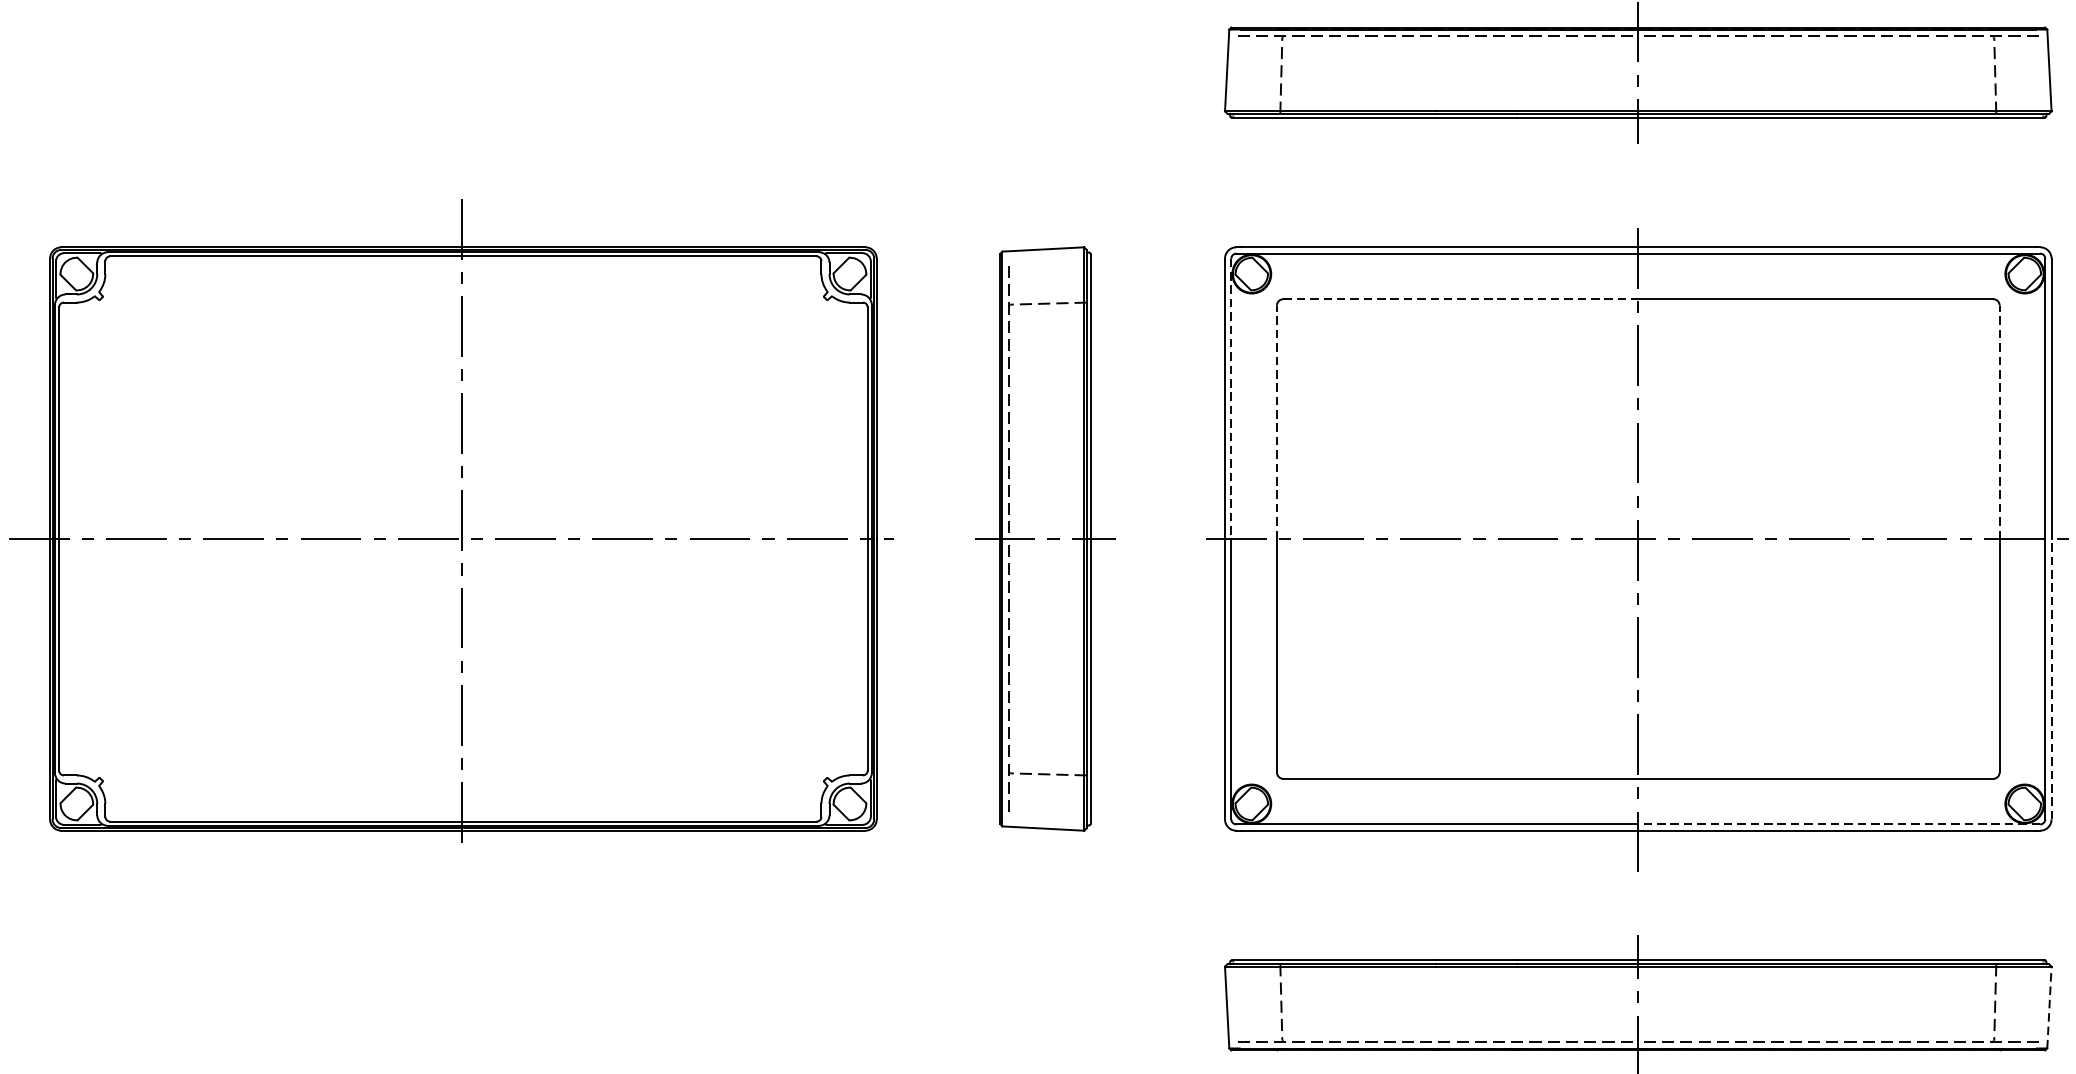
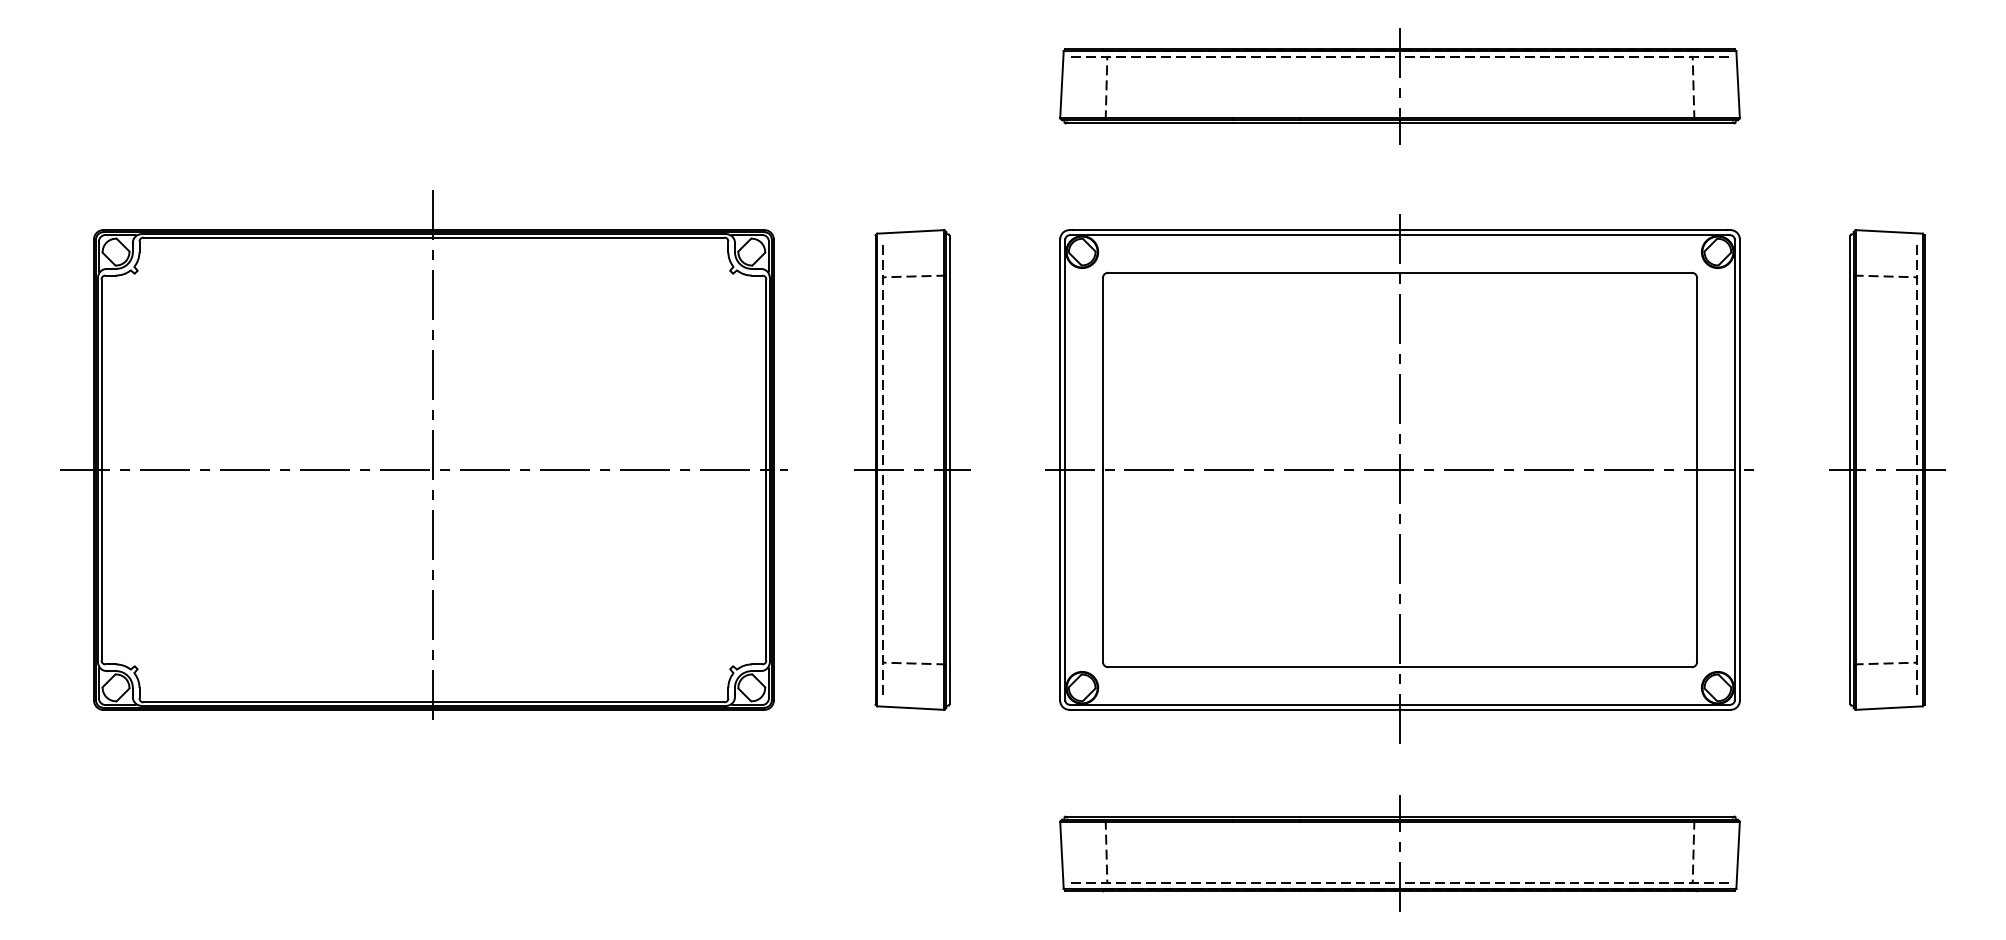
line: (1461, 298) -> (1254, 272), dashed -> solid
line: (1231, 399) -> (1065, 355), dashed -> solid
line: (1276, 422) -> (1102, 374), dashed -> solid
line: (2000, 422) -> (1697, 374), dashed -> solid
line: (2051, 678) -> (1739, 584), dashed -> solid
line: (1838, 824) -> (1564, 704), dashed -> solid
line: (2049, 1007) -> (1738, 855), dashed -> solid

